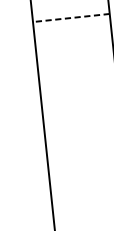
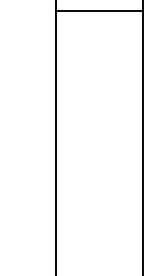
line: (71, 18) -> (99, 11), dashed -> solid

